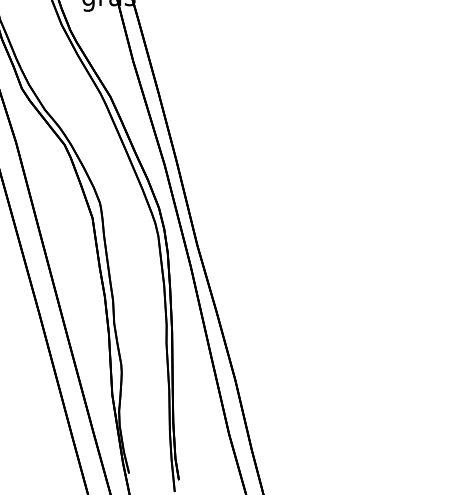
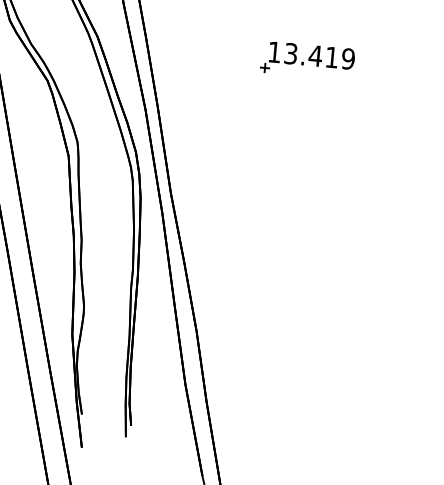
part: (320, 101) -> (306, 60), added

